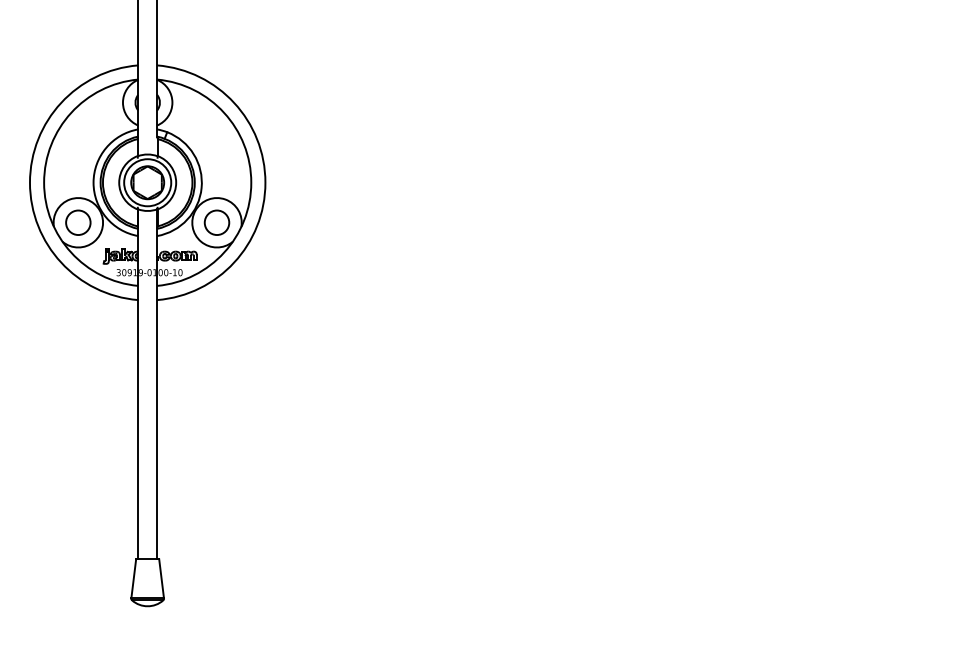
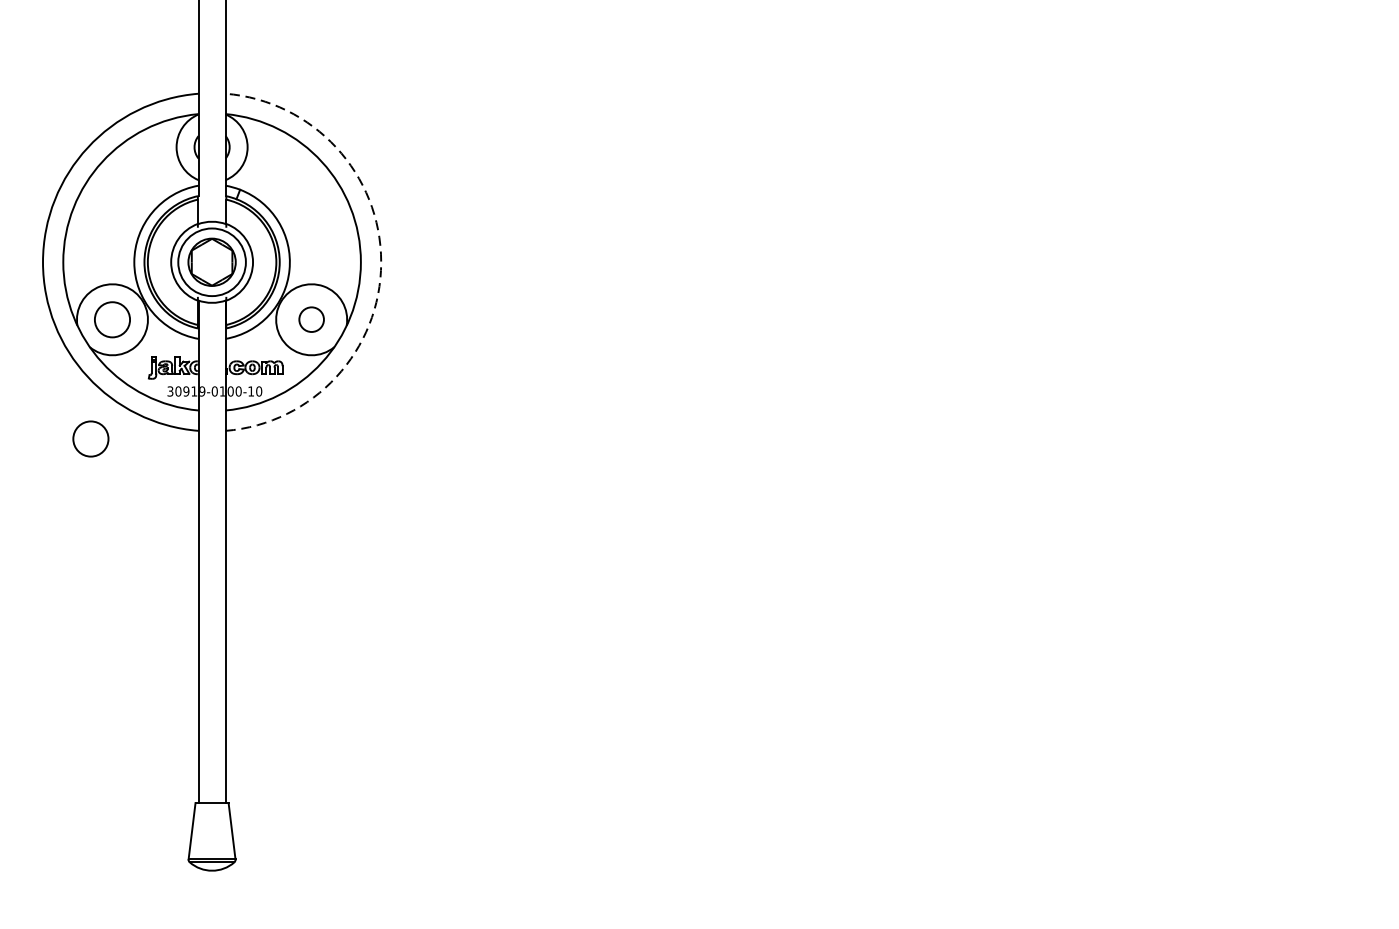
arc: (265, 182) -> (381, 261), solid -> dashed
circle: (216, 222) -> (310, 319), size x0.7
circle: (63, 305) -> (91, 438), added

